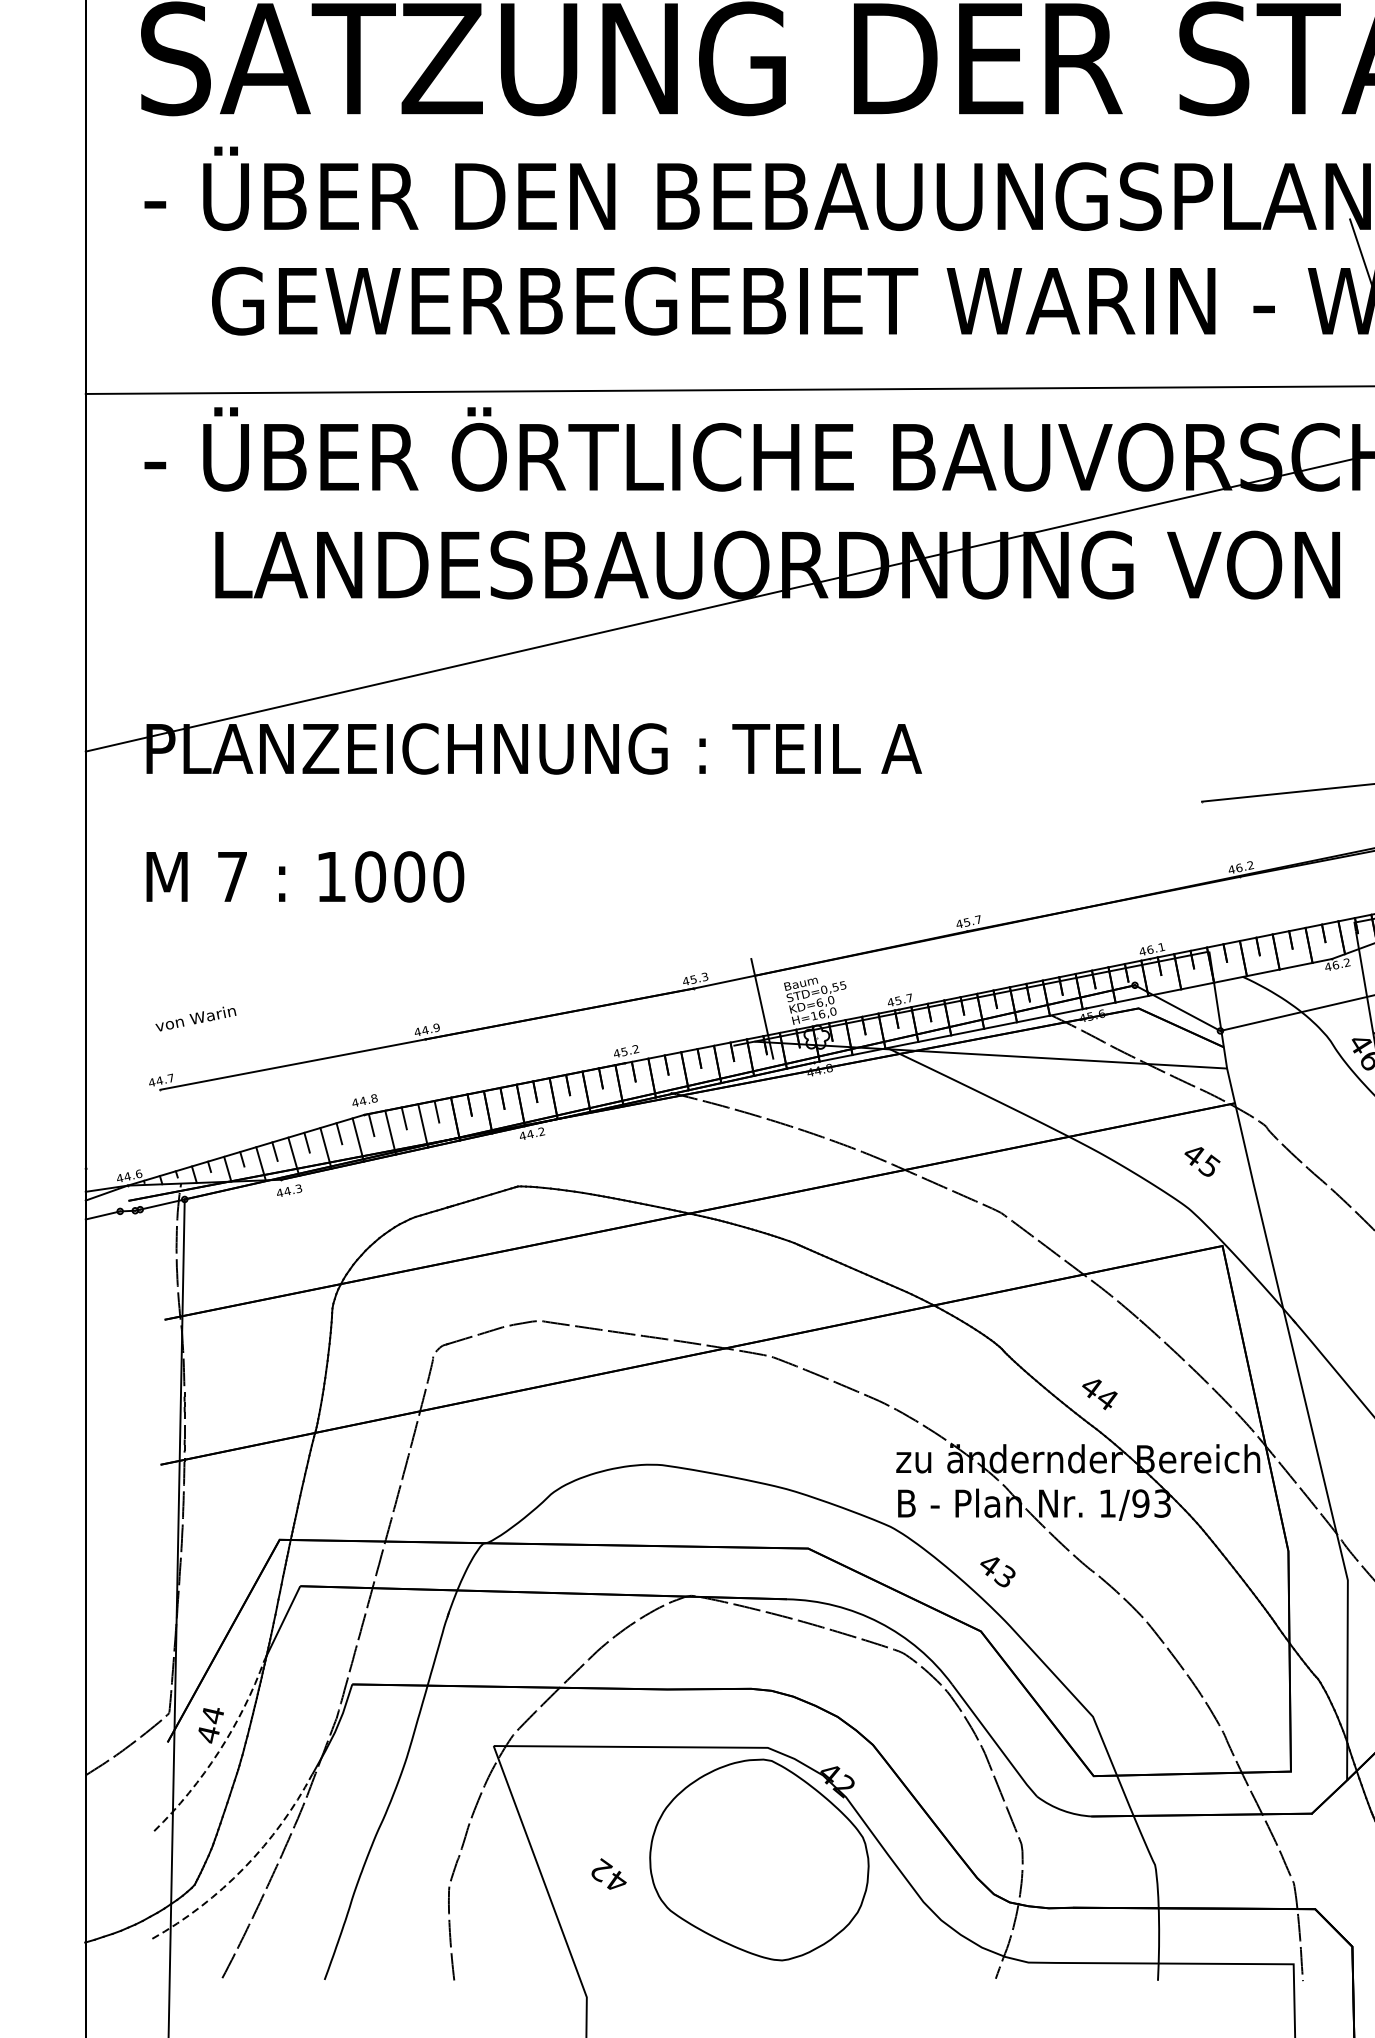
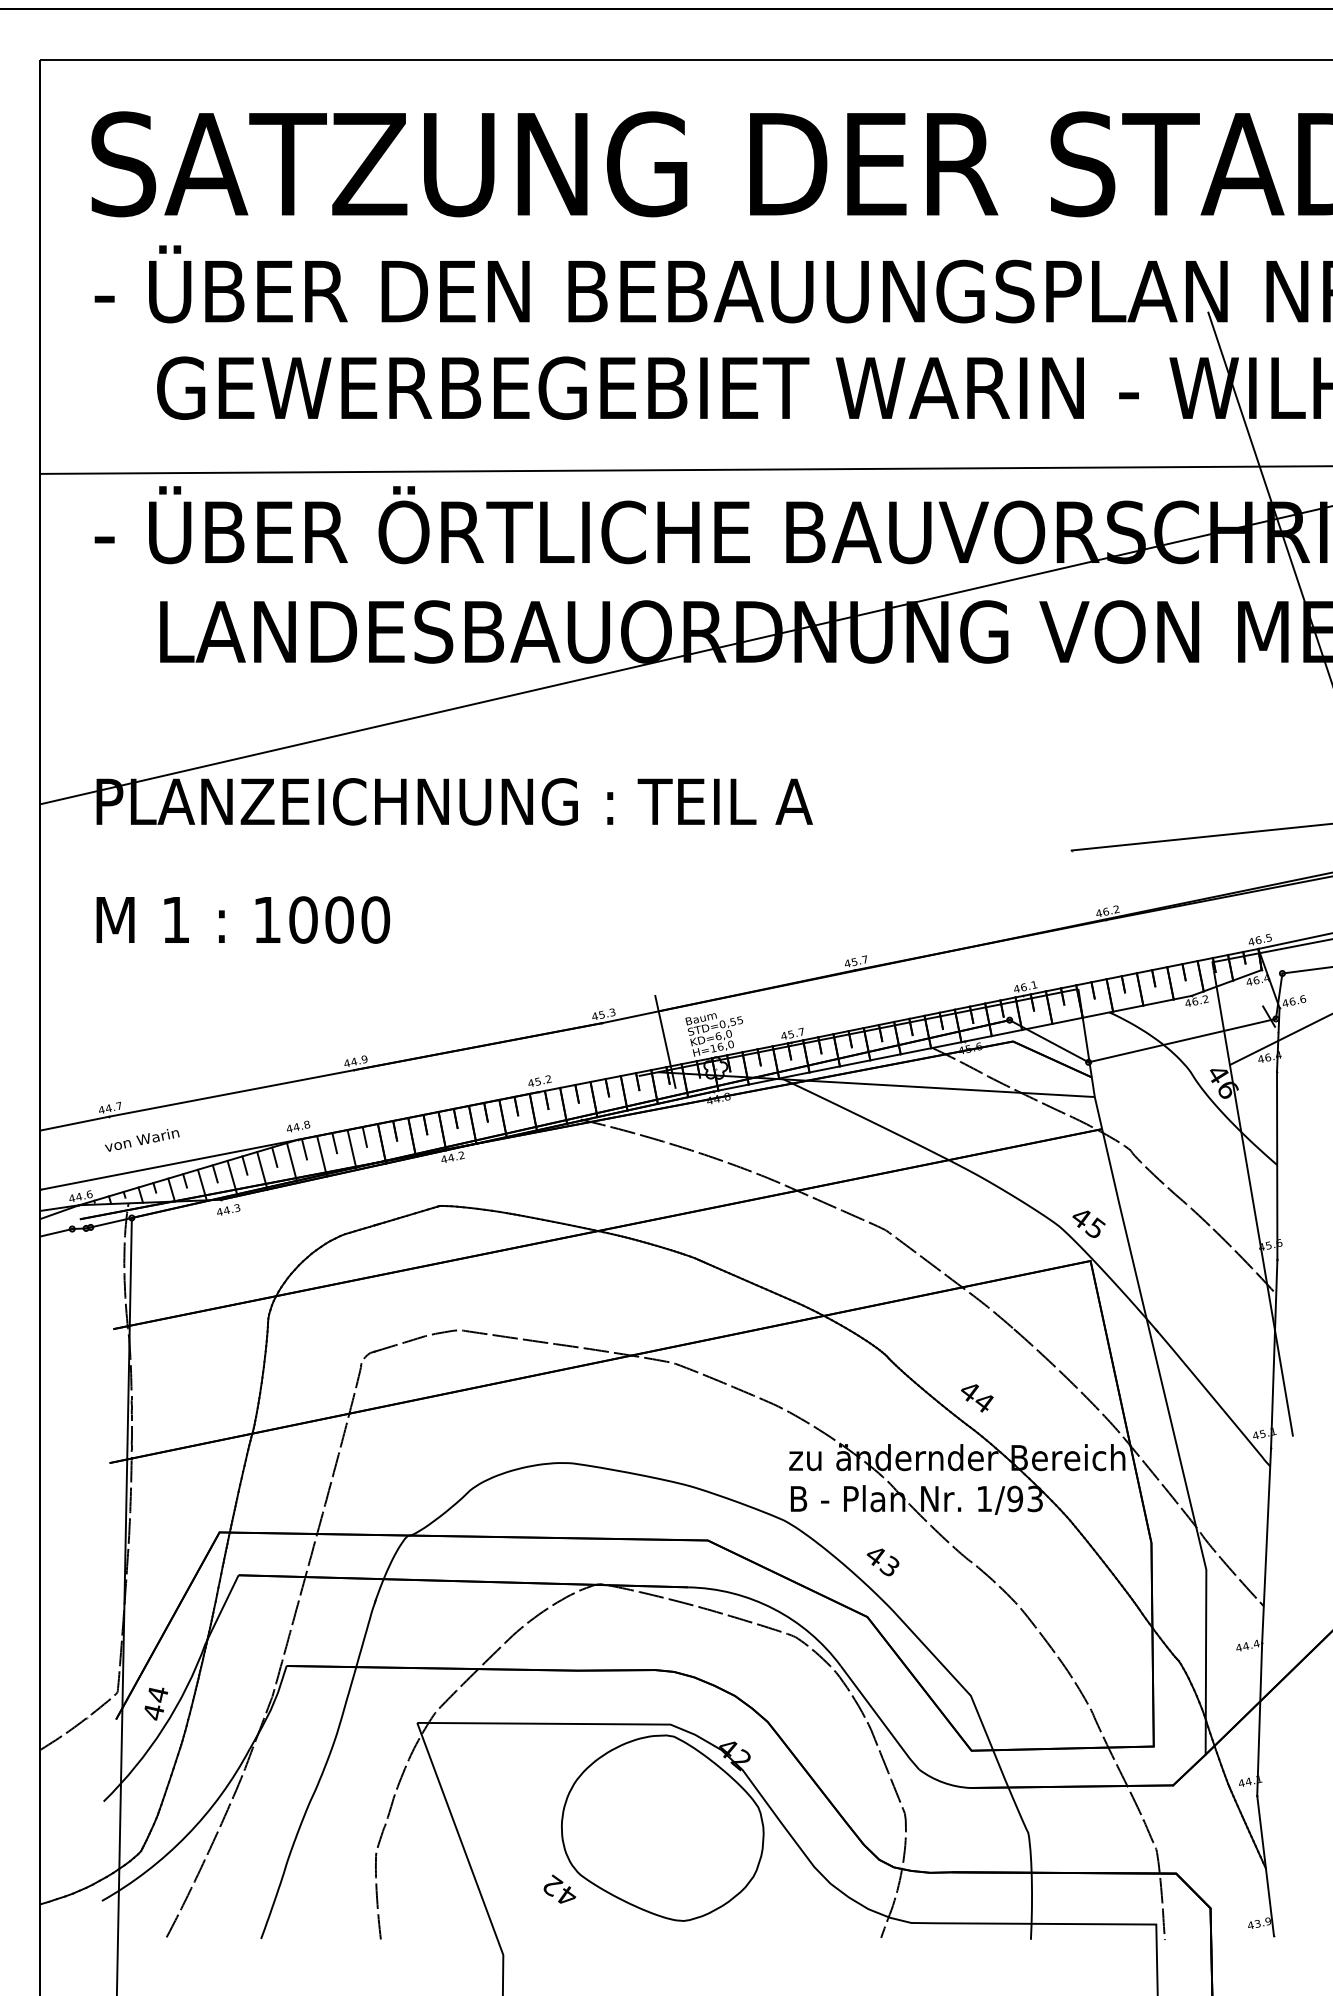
text: (231, 876) -> (175, 919), 7 -> 1
text: (196, 1019) -> (142, 1140), moved
line: (122, 1097) -> (74, 1123), added
line: (225, 1141) -> (169, 1164), added
text: (1201, 1161) -> (1088, 1223), moved
arc: (218, 1752) -> (163, 1728), dashed -> solid
arc: (243, 1867) -> (186, 1835), dashed -> solid
text: (608, 1873) -> (559, 1888), moved

